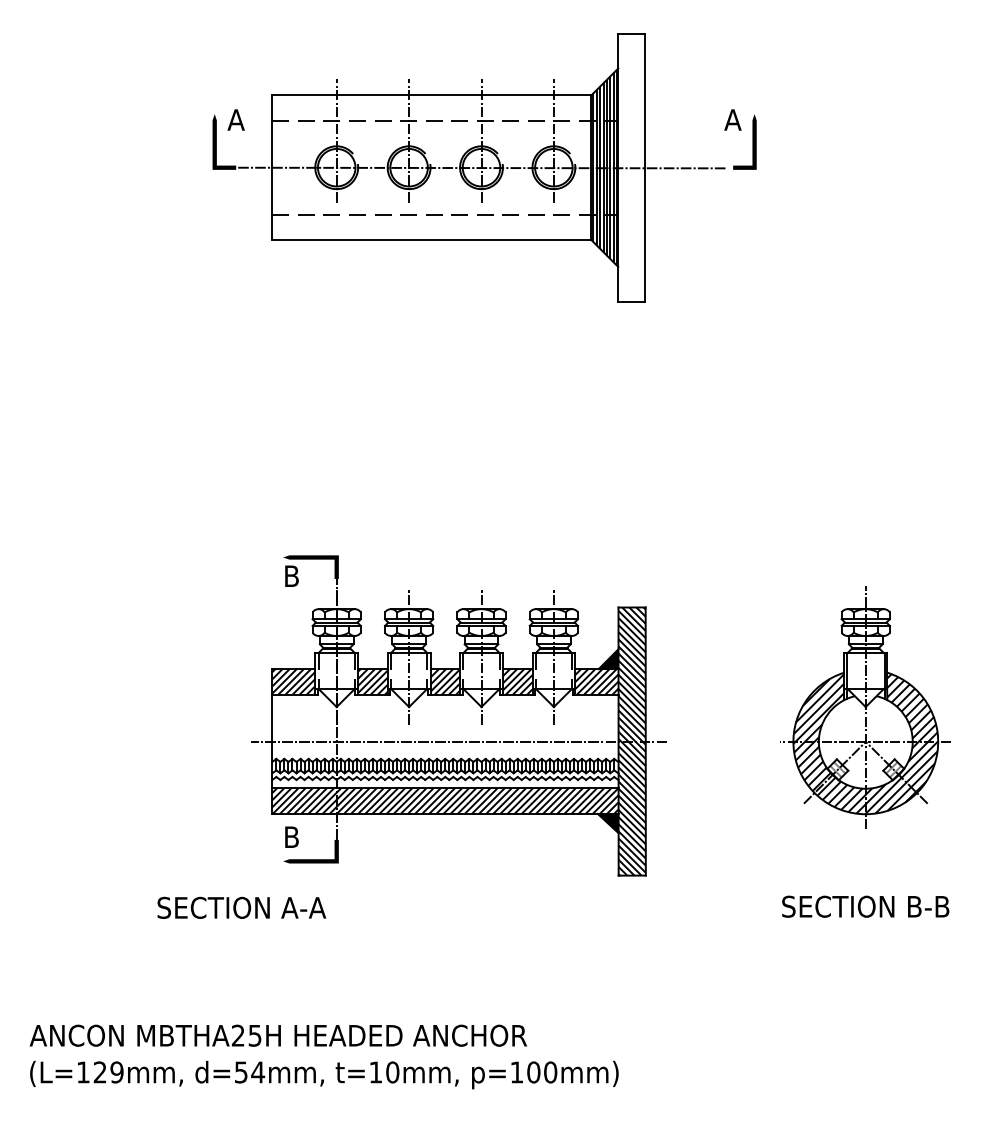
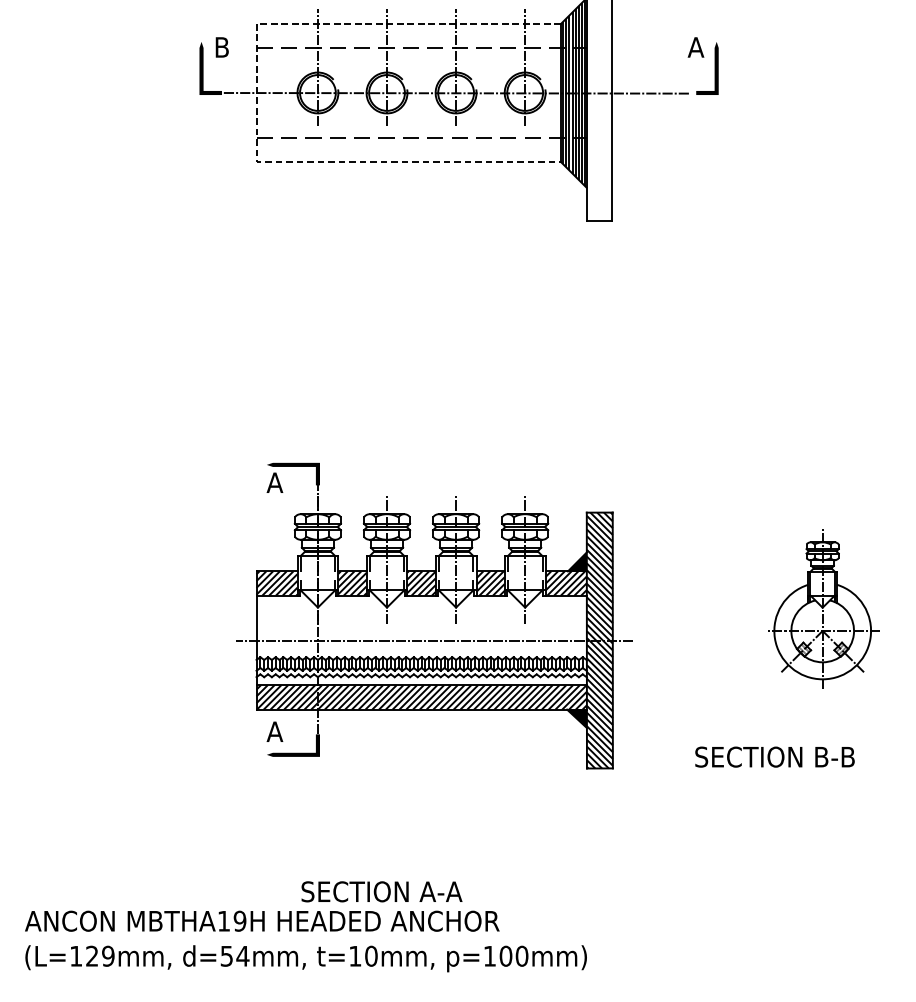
text: (235, 119) -> (221, 46), A -> B
line: (272, 168) -> (256, 93), solid -> dashed
text: (291, 575) -> (274, 482), B -> A
part: (865, 707) -> (822, 608), size x0.7
text: (291, 836) -> (274, 731), B -> A
text: (865, 906) -> (774, 756), moved
text: (241, 907) -> (381, 891), moved
text: (246, 1035) -> (231, 921), MBTHA25H -> MBTHA19H

